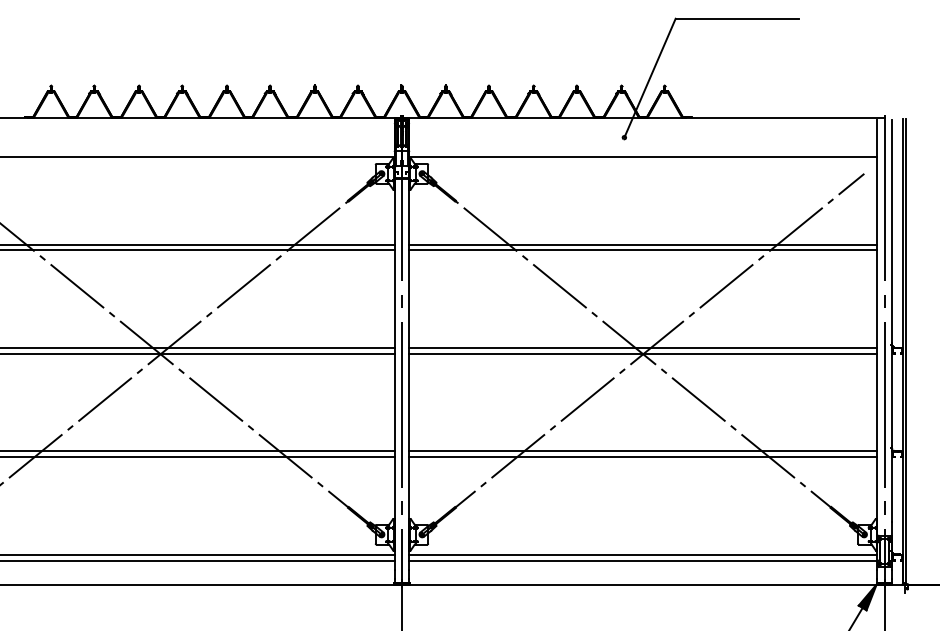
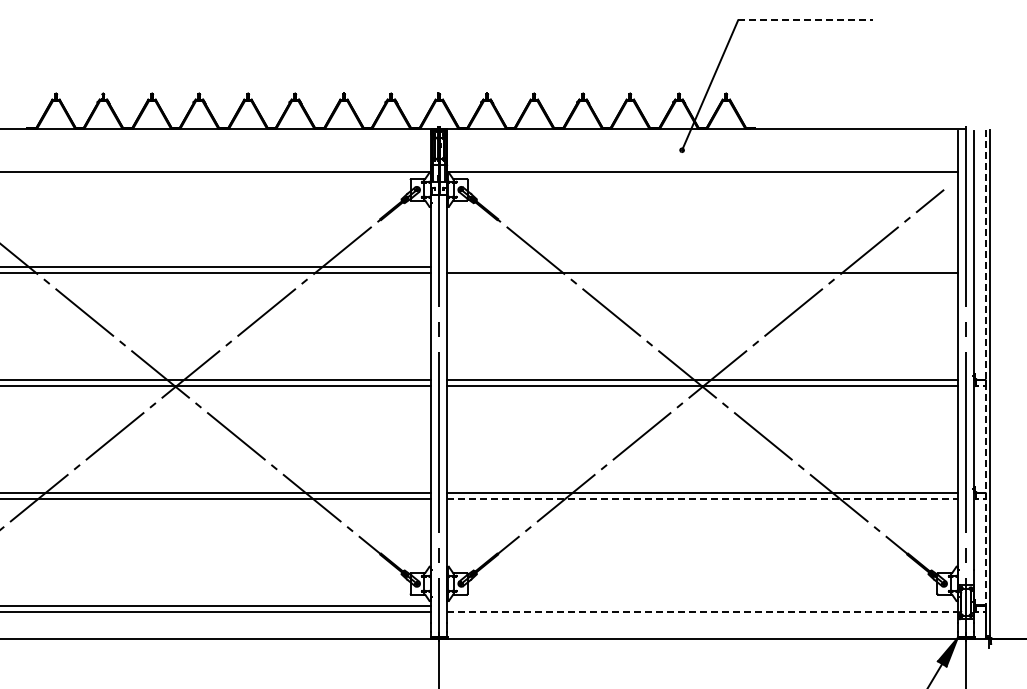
line: (738, 18) -> (806, 20), solid -> dashed
line: (643, 244) -> (702, 267), removed
line: (902, 351) -> (985, 383), solid -> dashed
line: (643, 457) -> (703, 499), solid -> dashed
line: (643, 554) -> (702, 605), removed
line: (643, 560) -> (703, 612), solid -> dashed

